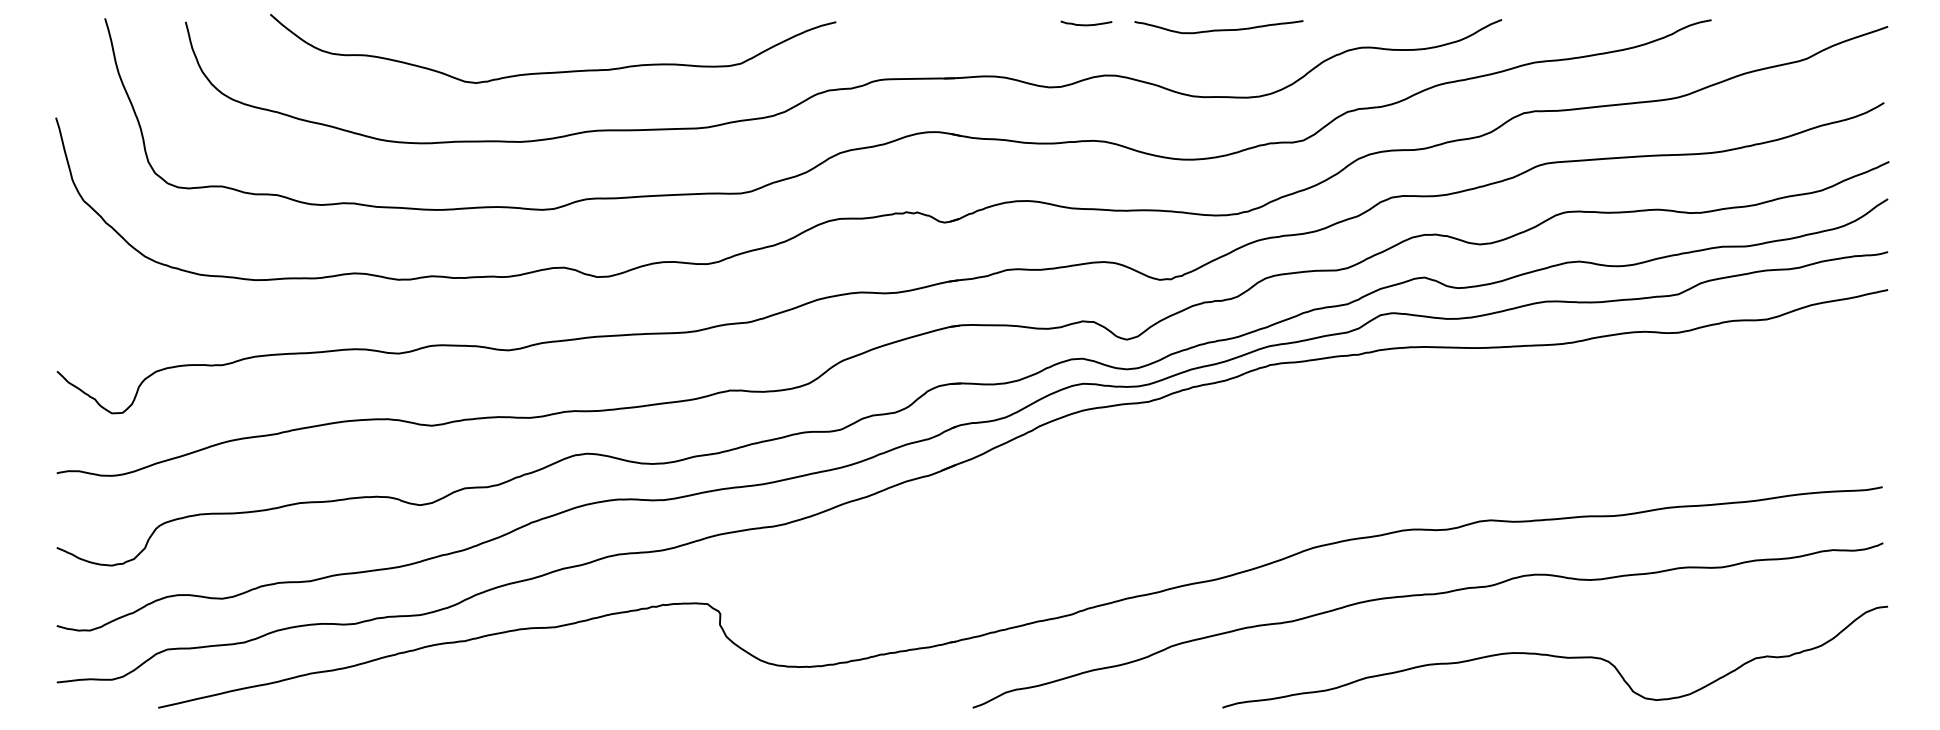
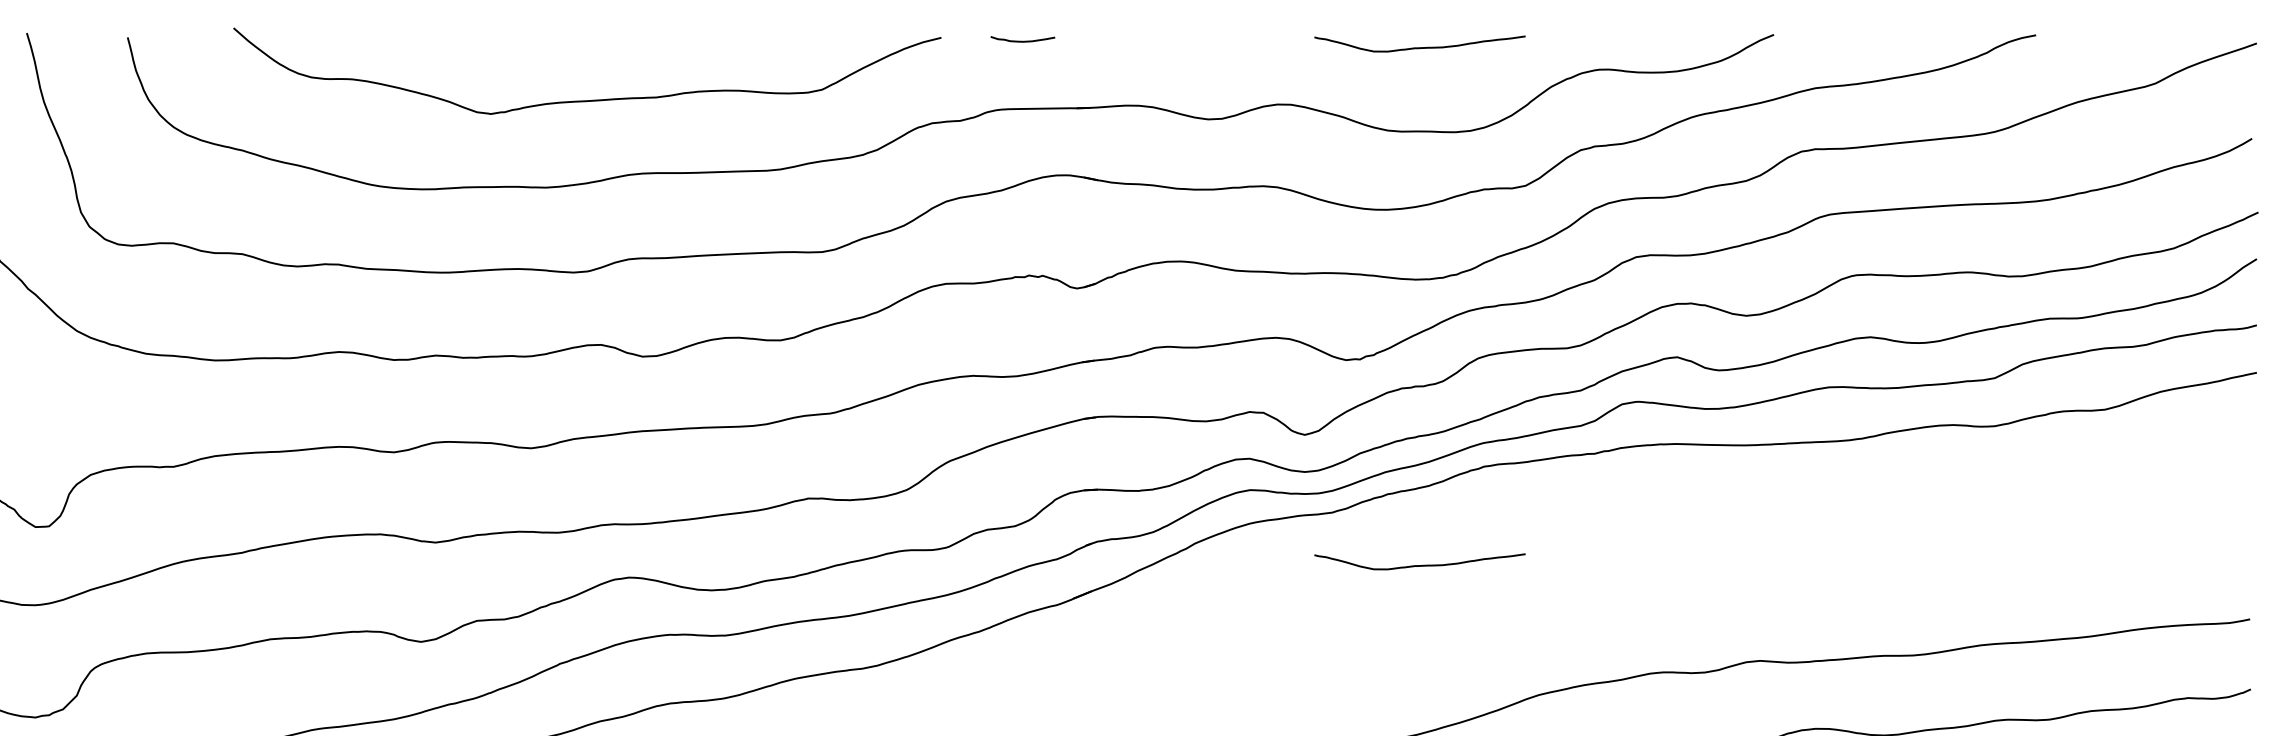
curve: (1086, 24) -> (1022, 40), moved
curve: (1218, 443) -> (1419, 564), added

